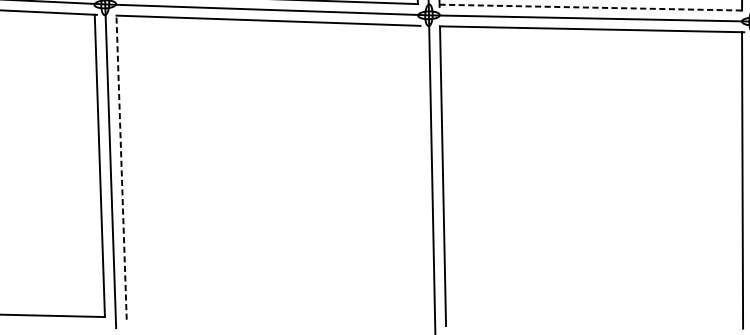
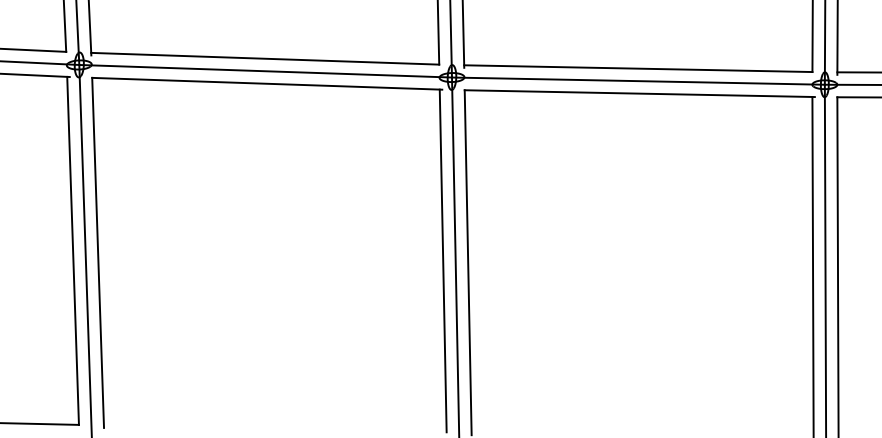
line: (590, 7) -> (638, 68), dashed -> solid
line: (121, 167) -> (98, 252), dashed -> solid
line: (420, 174) -> (442, 260), added

